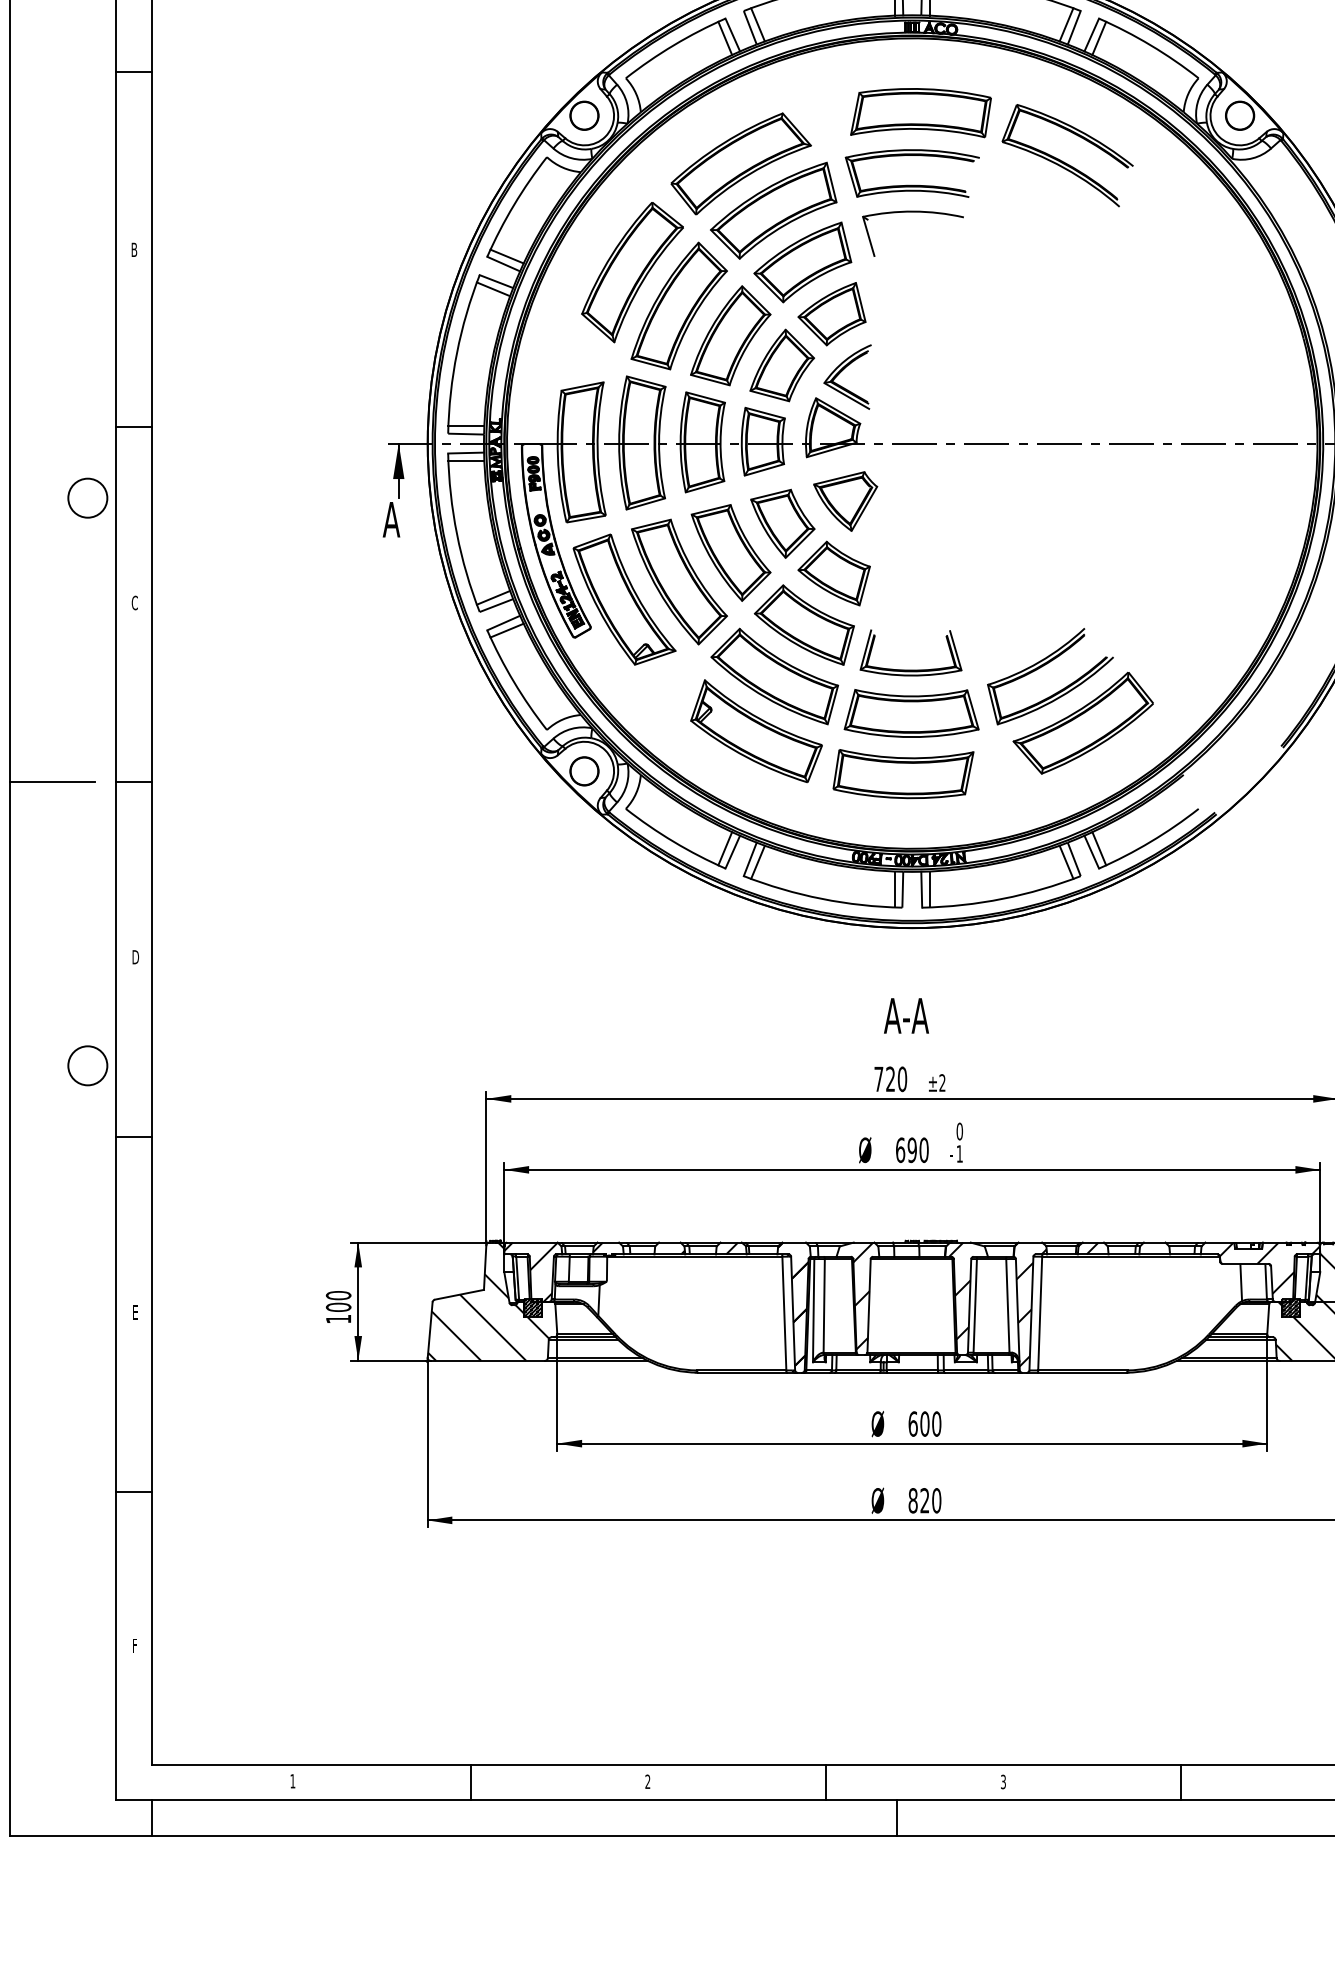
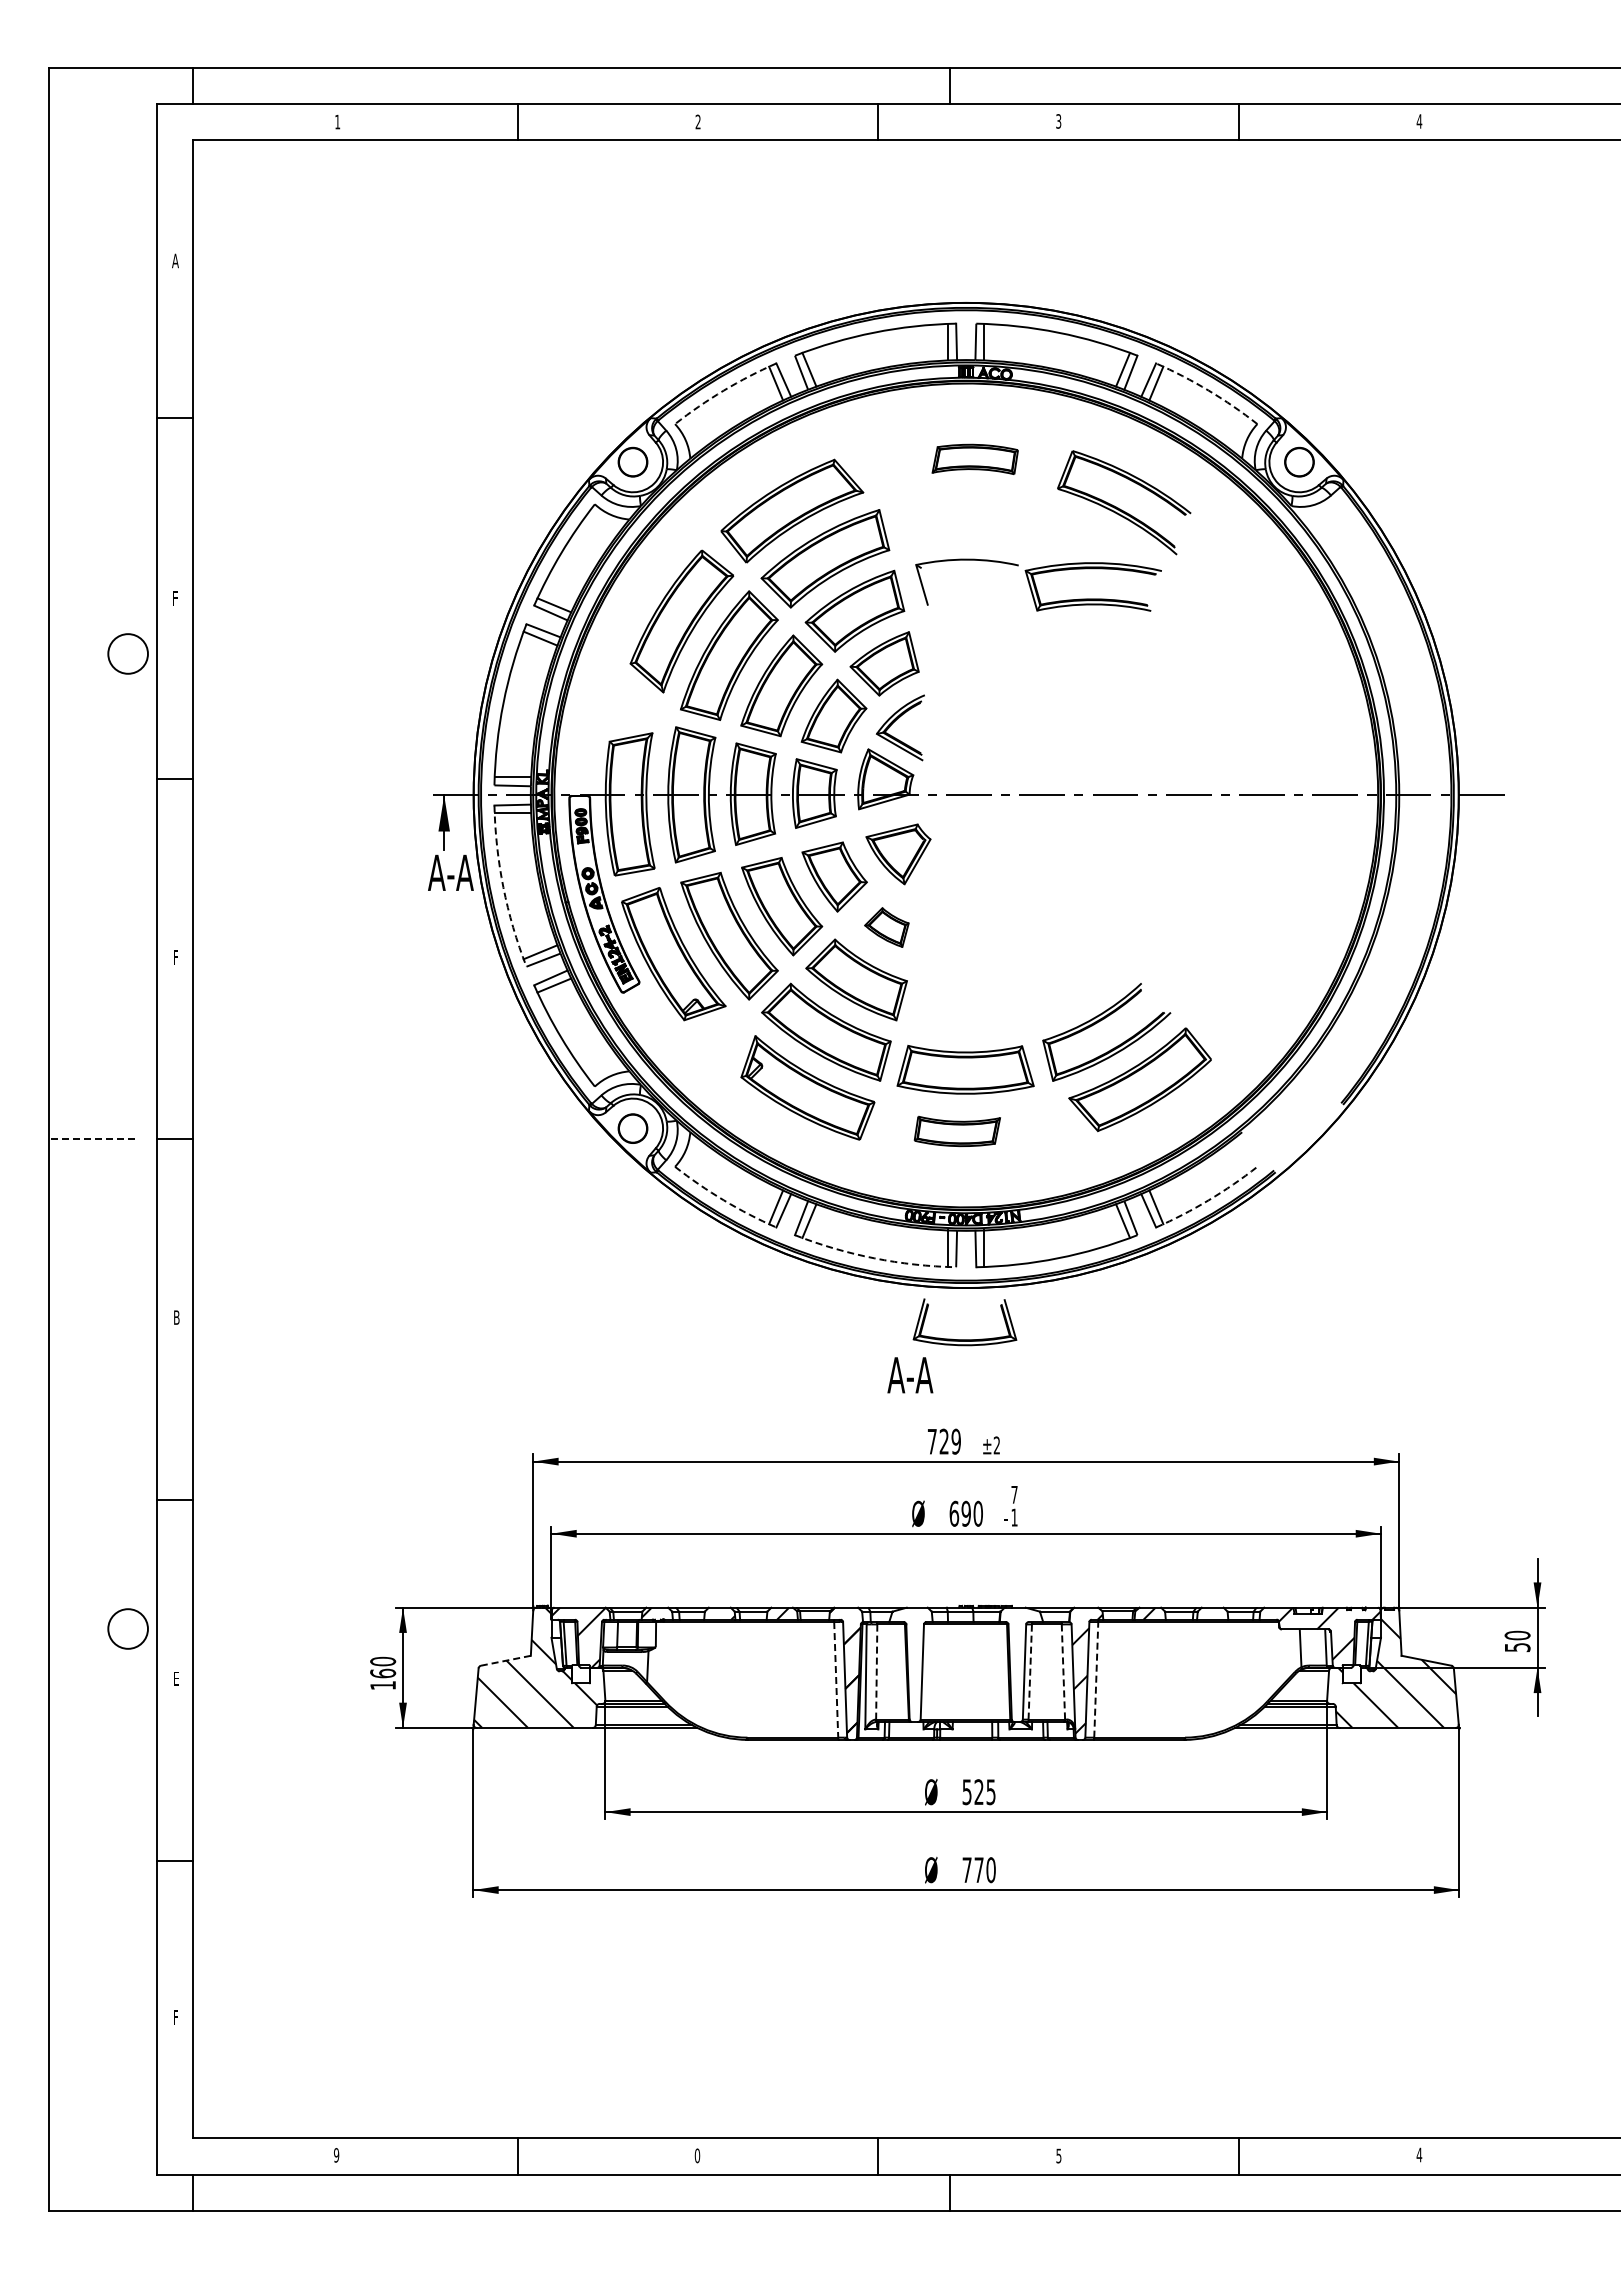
arc: (673, 45) -> (723, 390), solid -> dashed
arc: (1150, 45) -> (1208, 390), solid -> dashed
part: (921, 113) -> (975, 459), size x0.6
part: (911, 184) -> (1092, 598), moved
text: (134, 249) -> (175, 598), B -> F
circle: (87, 497) -> (127, 653), moved
text: (414, 519) -> (460, 872), A -> A-A
arc: (457, 534) -> (503, 887), solid -> dashed
part: (833, 573) -> (886, 927), size x0.6
text: (134, 602) -> (175, 957), C -> F
part: (910, 669) -> (964, 1339), moved
part: (903, 774) -> (957, 1131), size x0.6
line: (51, 782) -> (91, 1139), solid -> dashed
arc: (673, 842) -> (723, 1200), solid -> dashed
arc: (1150, 842) -> (1208, 1200), solid -> dashed
arc: (822, 899) -> (874, 1258), solid -> dashed
text: (135, 957) -> (176, 1317), D -> B
text: (906, 1016) -> (910, 1375), moved
circle: (87, 1065) -> (127, 1628), moved
text: (901, 1079) -> (955, 1441), 720 -> 729
text: (959, 1131) -> (1014, 1494), 0 -> 7
hatch: (959, 1290) -> (1014, 1656), removed
line: (459, 1294) -> (505, 1660), solid -> dashed
hatch: (863, 1295) -> (916, 1661), removed
line: (975, 1305) -> (1030, 1671), solid -> dashed
line: (823, 1306) -> (876, 1672), solid -> dashed
line: (1007, 1306) -> (1063, 1672), solid -> dashed
text: (338, 1307) -> (382, 1673), 100 -> 160
hatch: (532, 1308) -> (580, 1674), removed
hatch: (1291, 1308) -> (1351, 1674), removed
line: (784, 1313) -> (836, 1679), solid -> dashed
line: (1040, 1313) -> (1096, 1679), solid -> dashed
text: (924, 1424) -> (978, 1792), 600 -> 525
text: (918, 1501) -> (972, 1870), 820 -> 770
text: (292, 1781) -> (336, 2155), 1 -> 9
text: (647, 1781) -> (697, 2155), 2 -> 0
text: (1003, 1781) -> (1058, 2155), 3 -> 5

